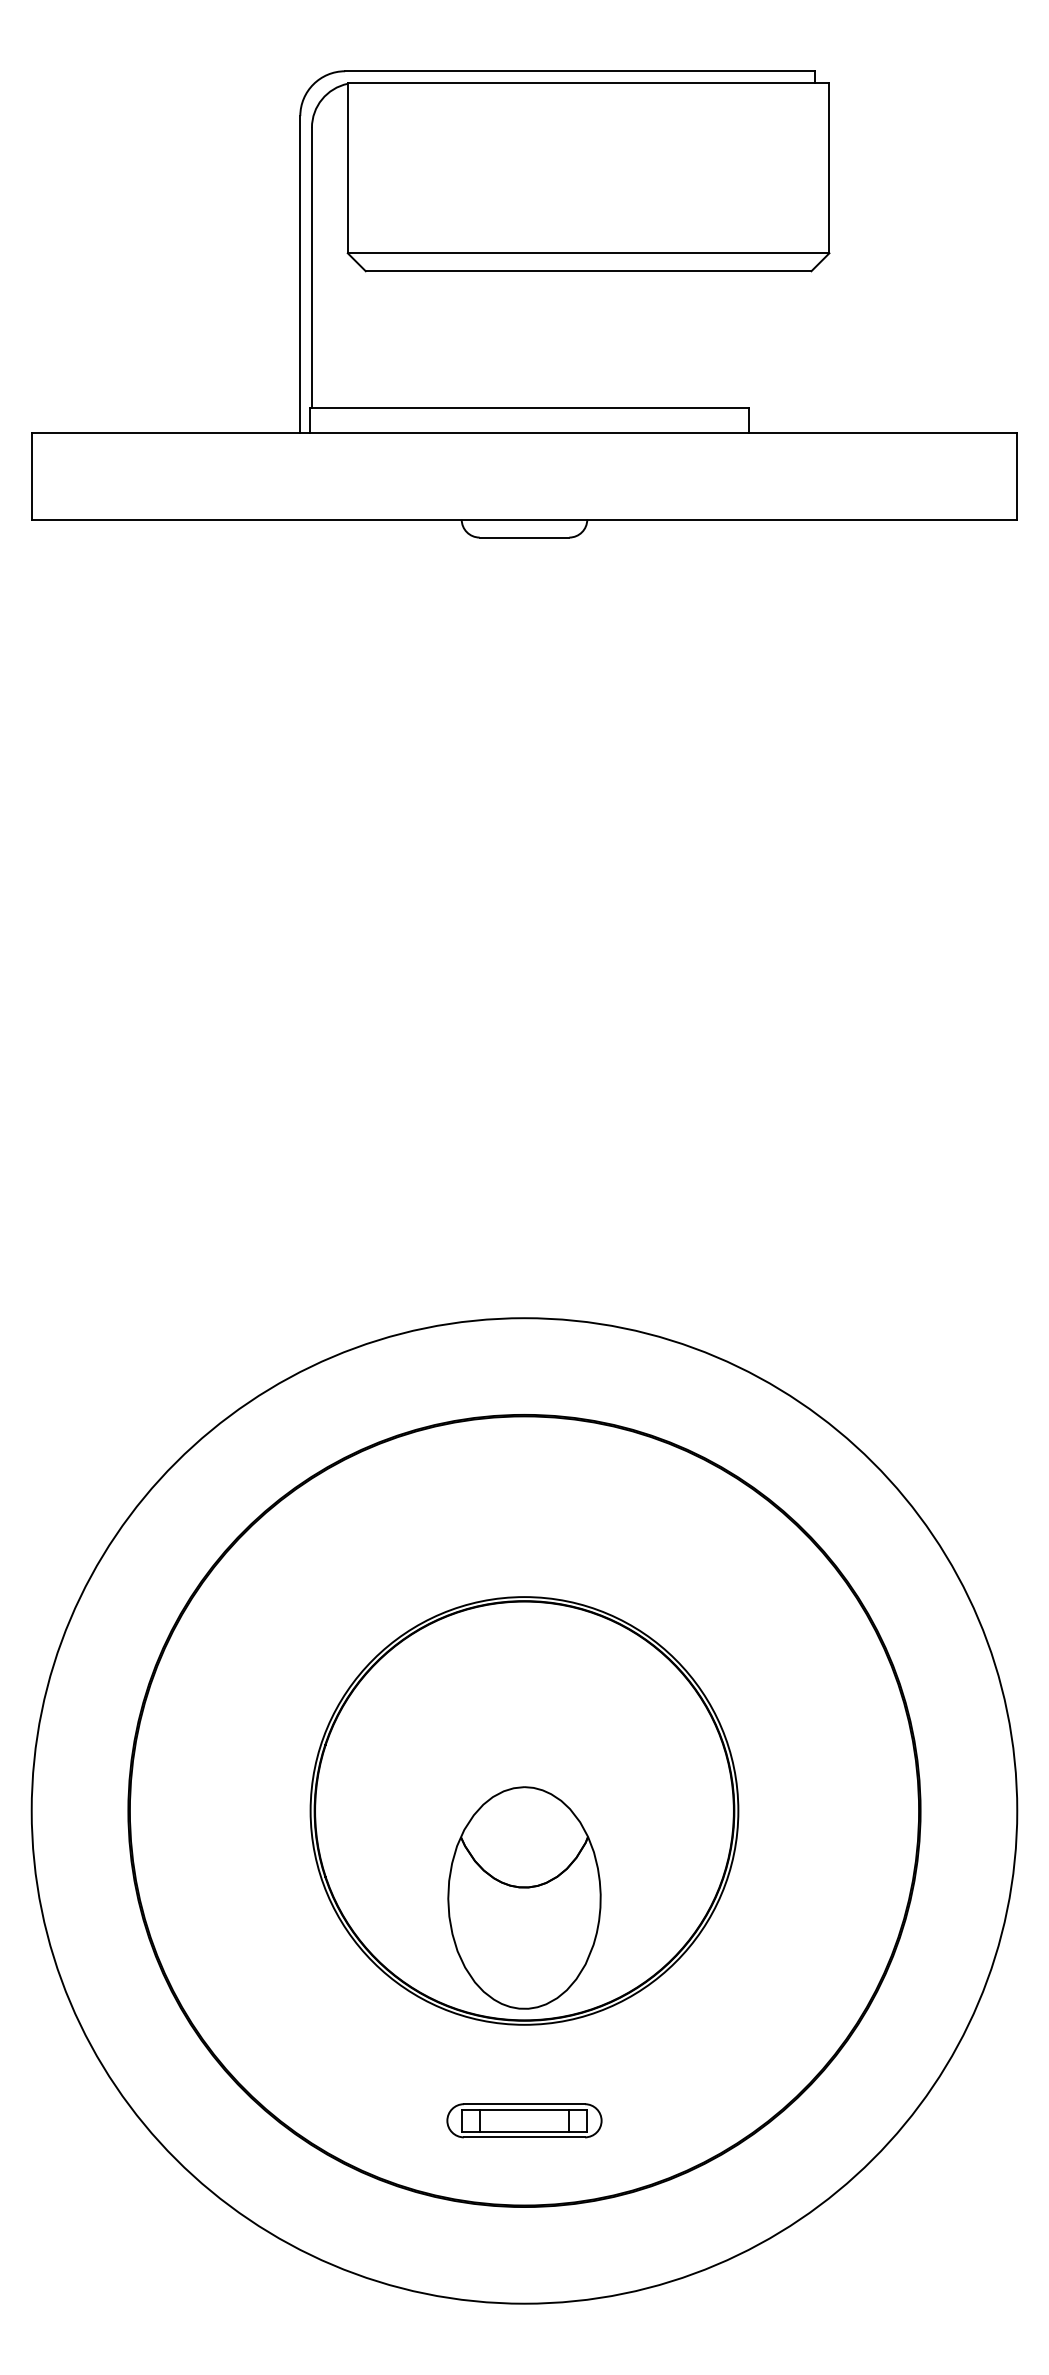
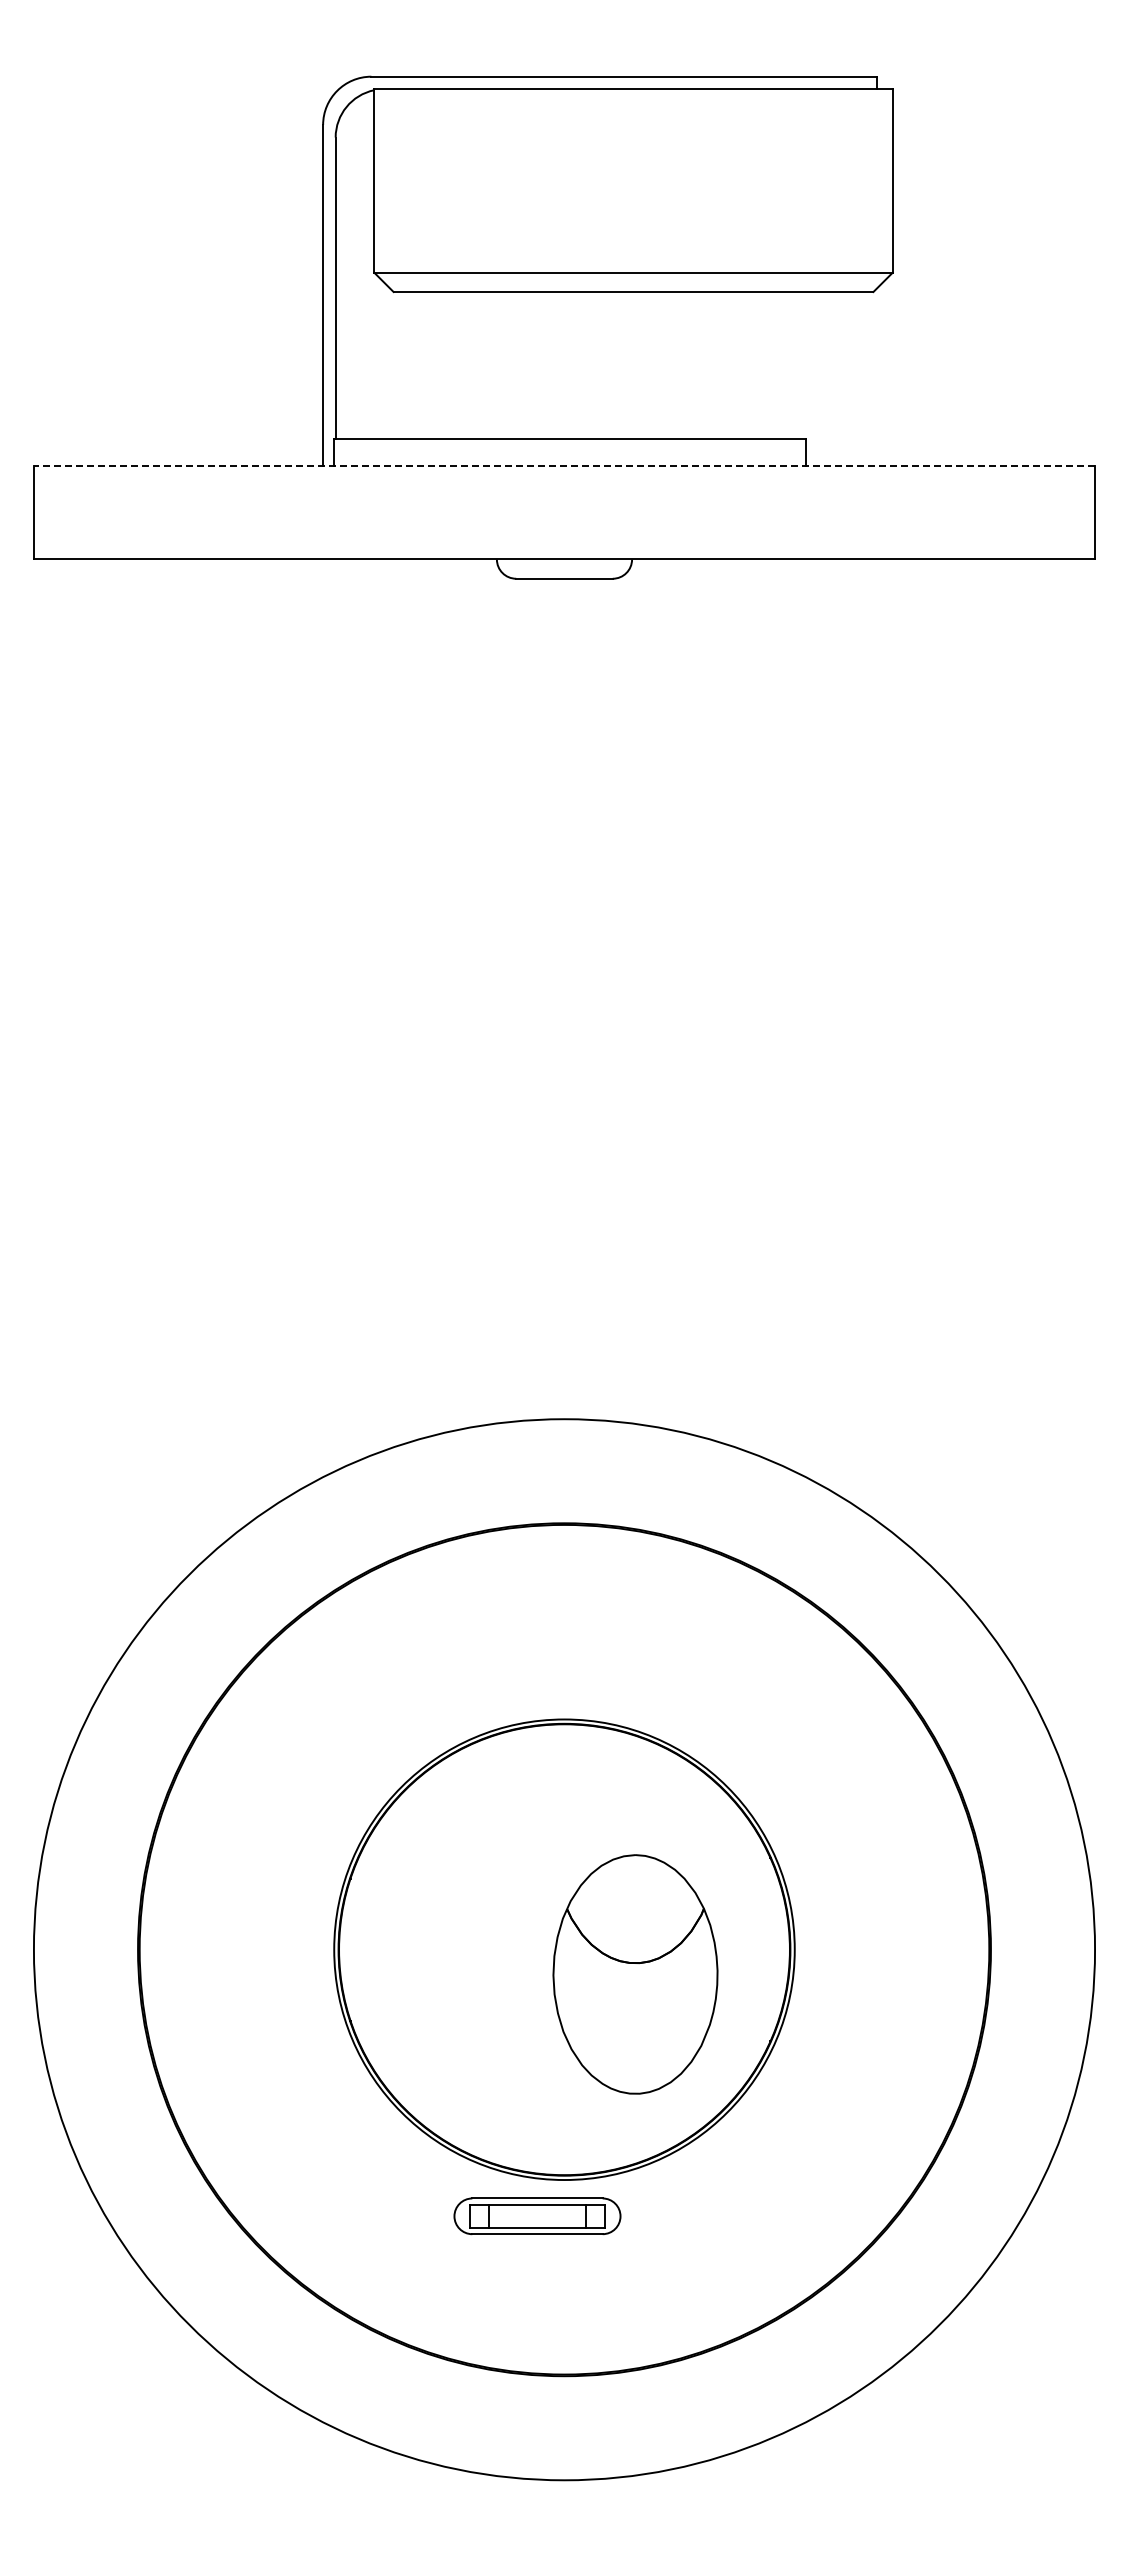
line: (524, 432) -> (564, 465), solid -> dashed
part: (524, 1898) -> (635, 1974), moved
part: (524, 2120) -> (537, 2216), moved

